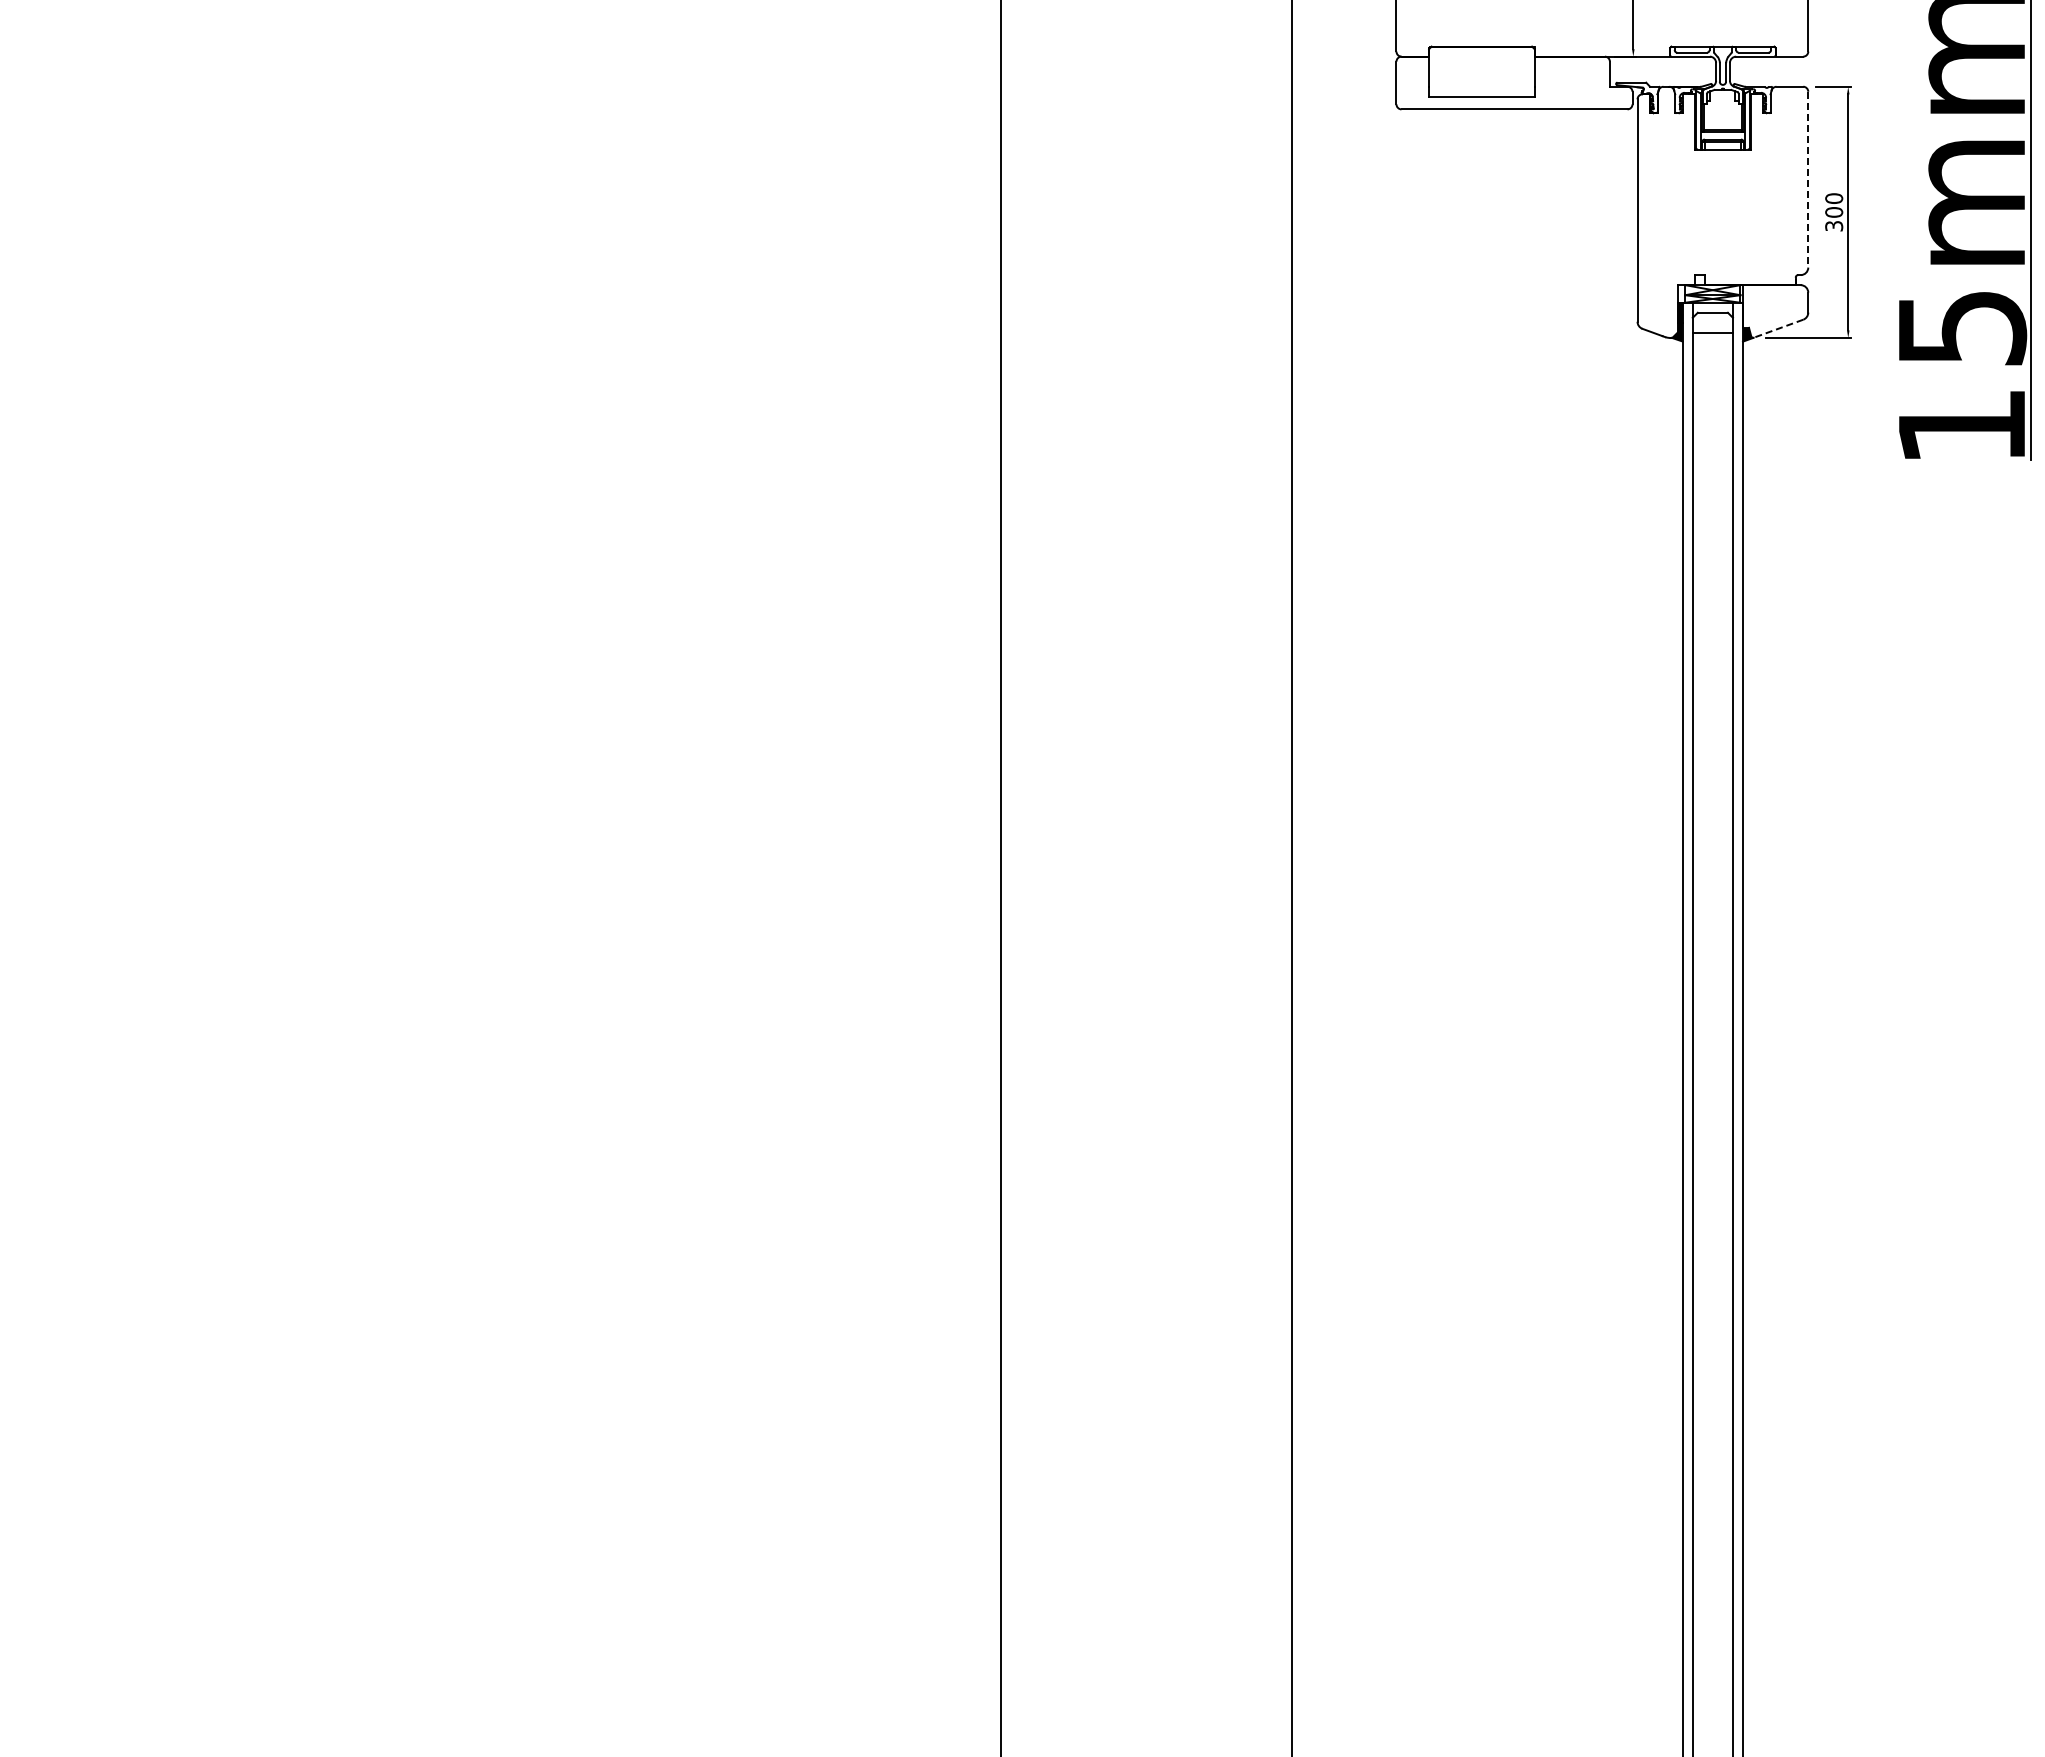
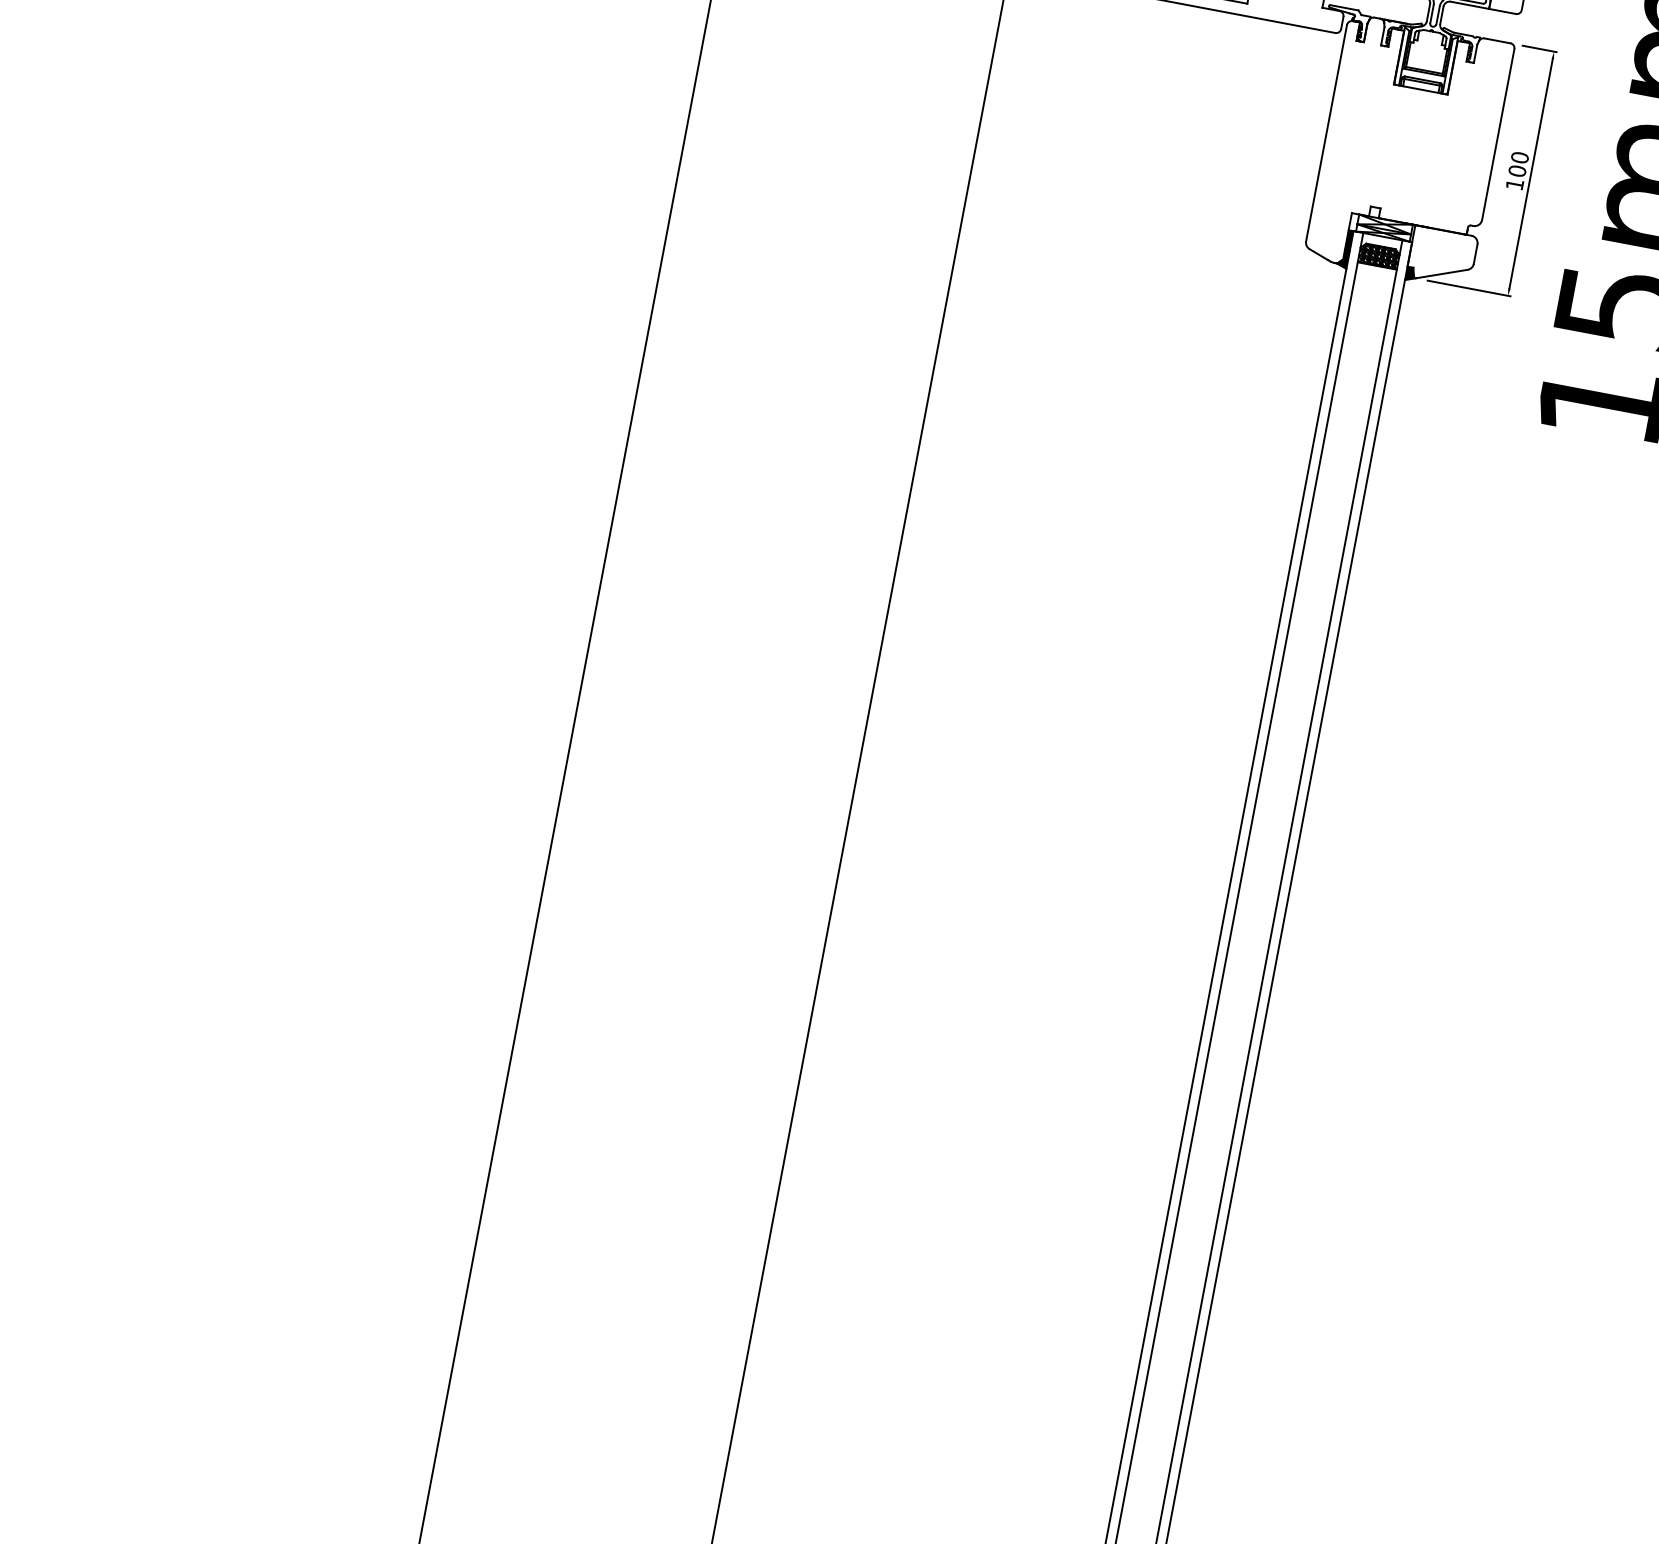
line: (1808, 179) -> (1498, 134), dashed -> solid
text: (1834, 226) -> (1515, 184), 300 -> 100
hatch: (1712, 322) -> (1378, 255), added
line: (1778, 328) -> (1441, 273), dashed -> solid

